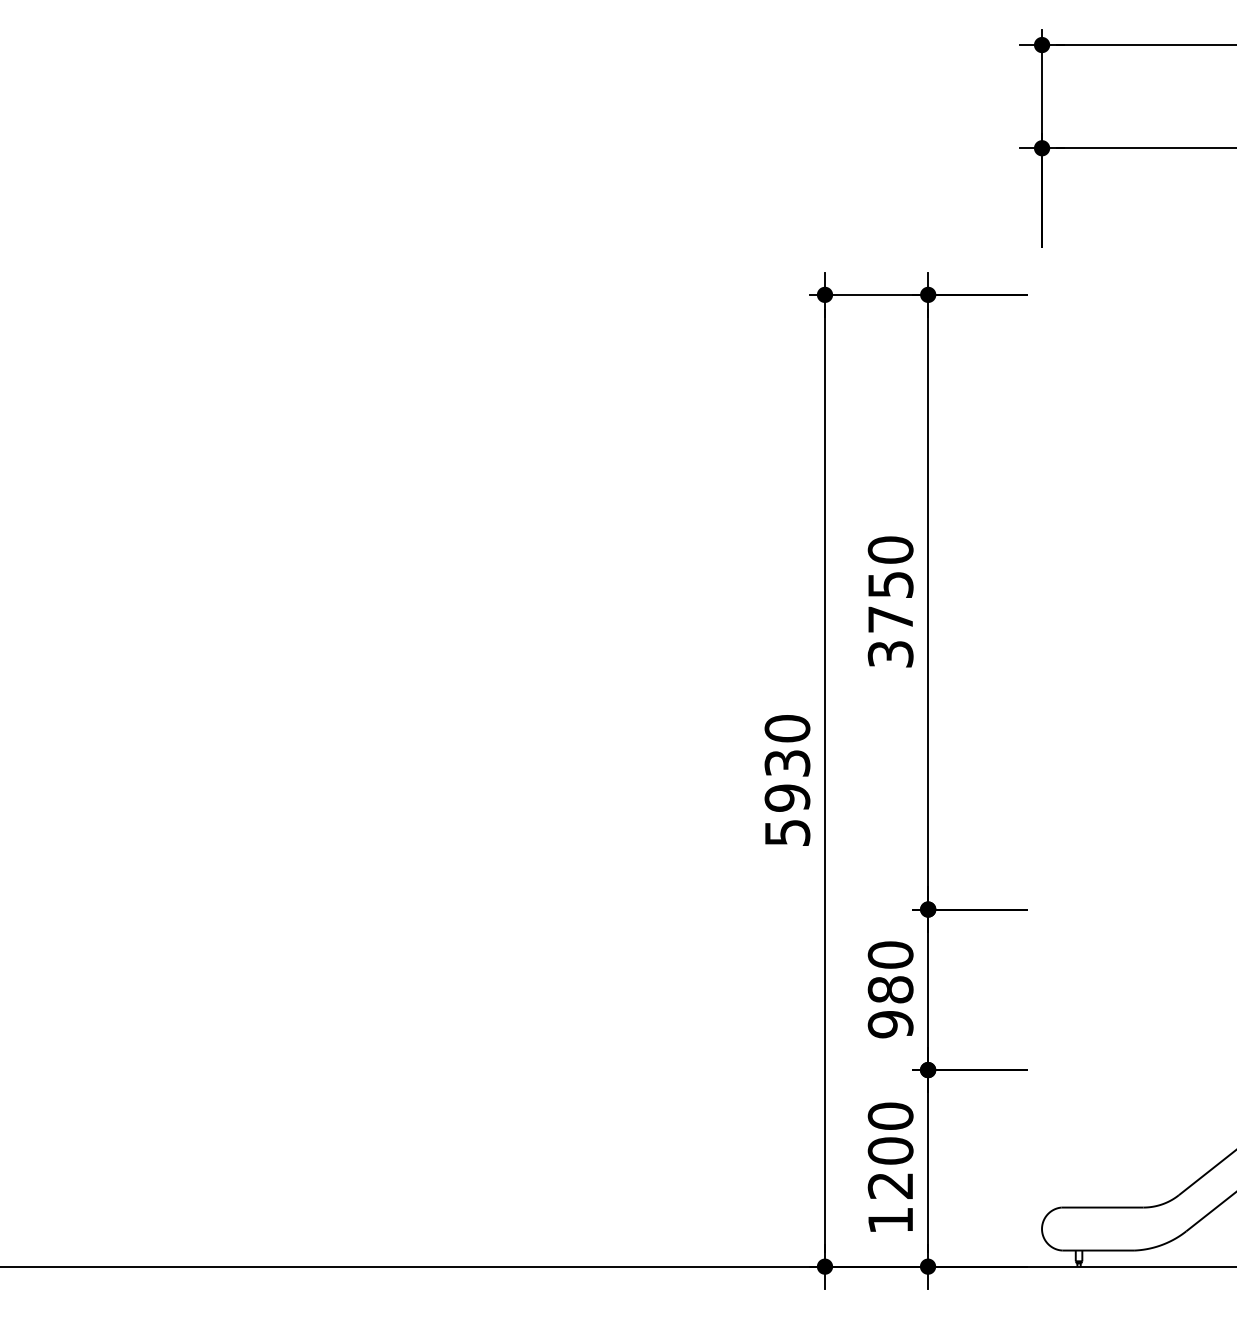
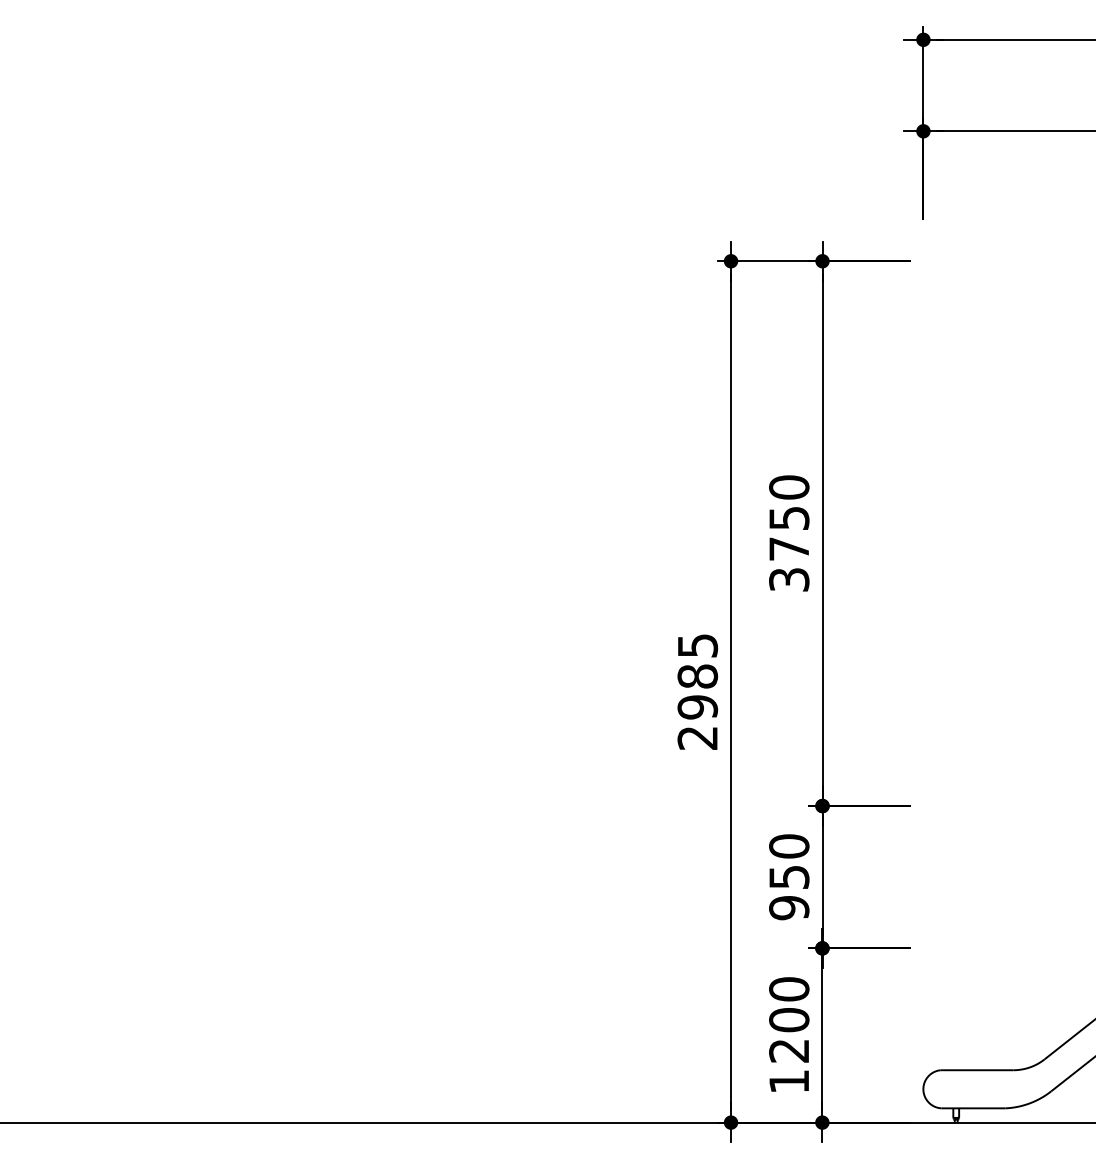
text: (787, 780) -> (697, 691), 5930 -> 2985
text: (890, 990) -> (789, 877), 980 -> 950

